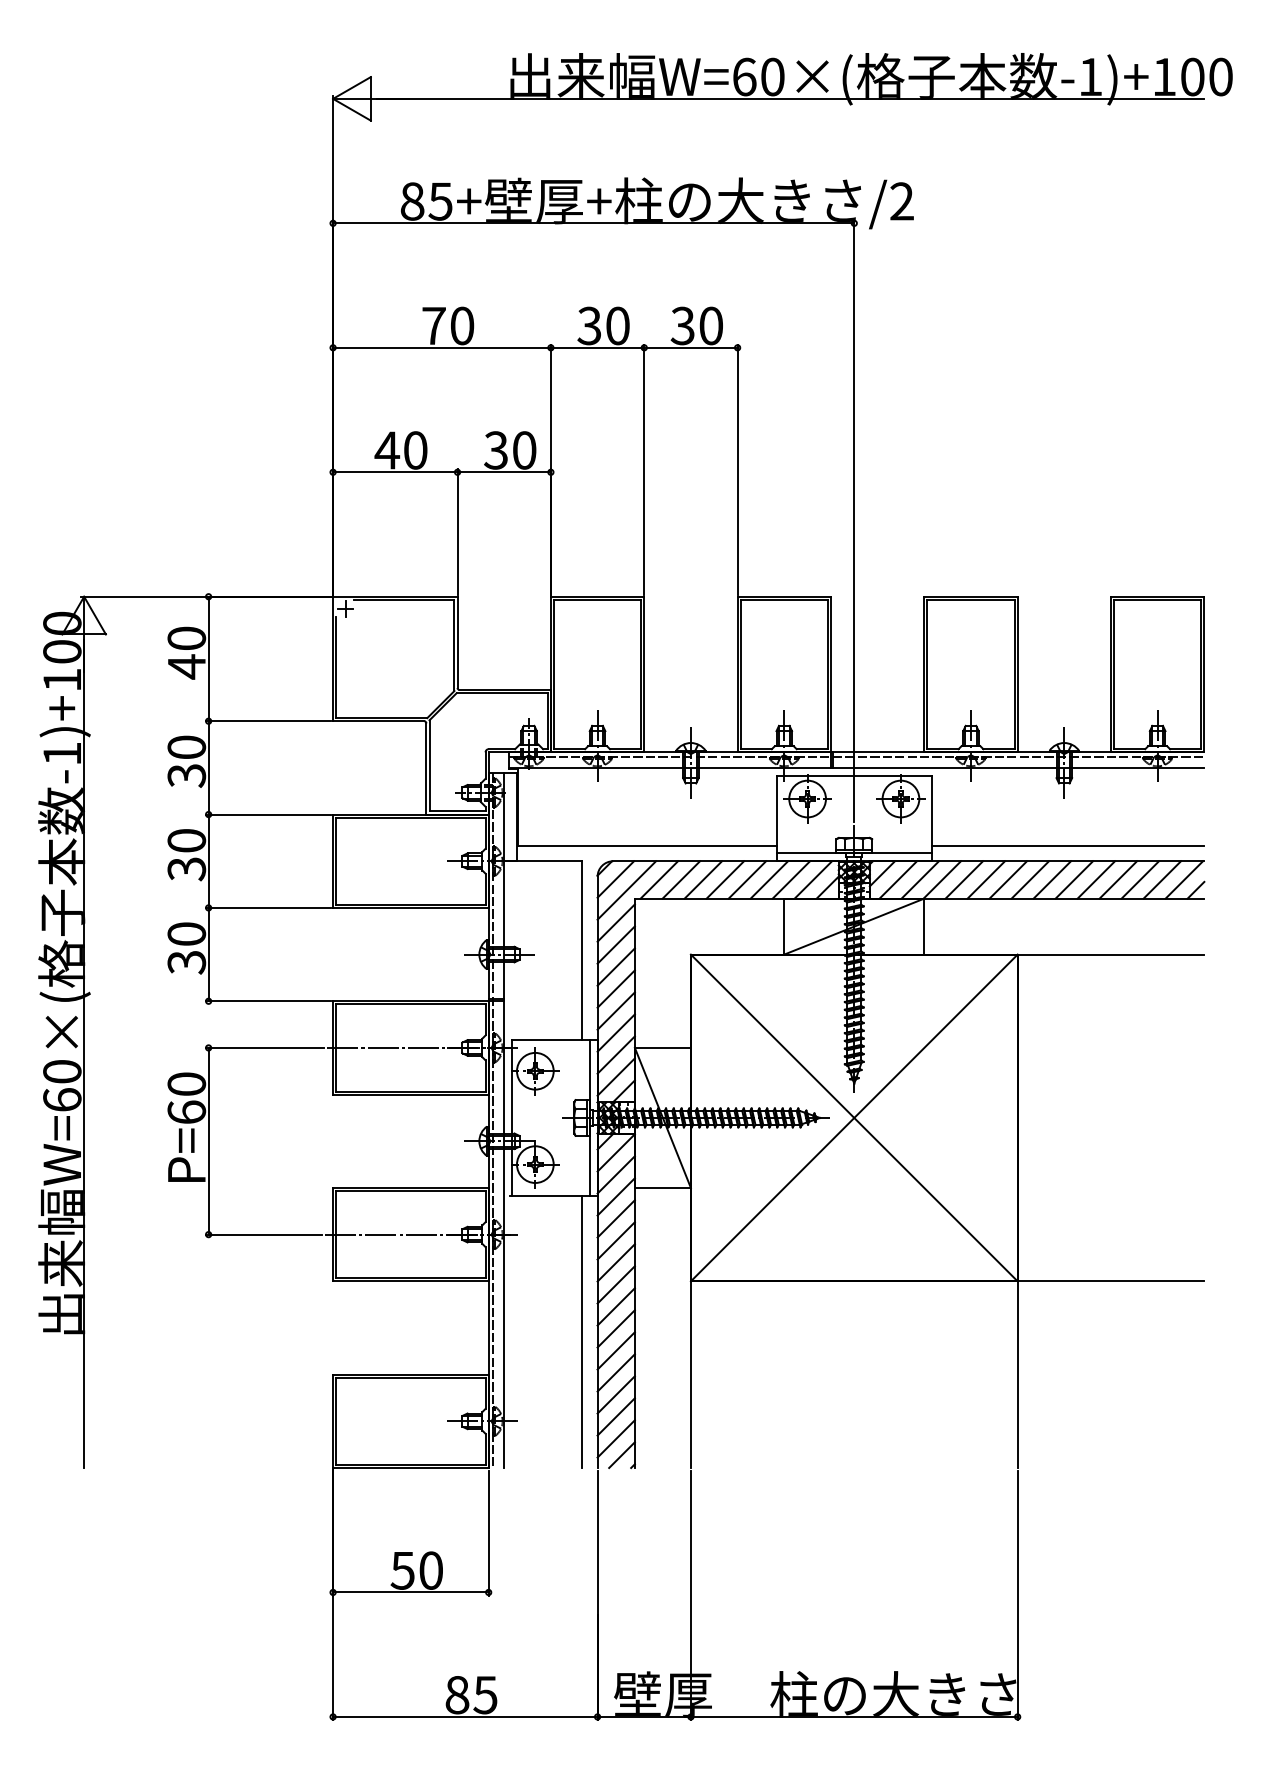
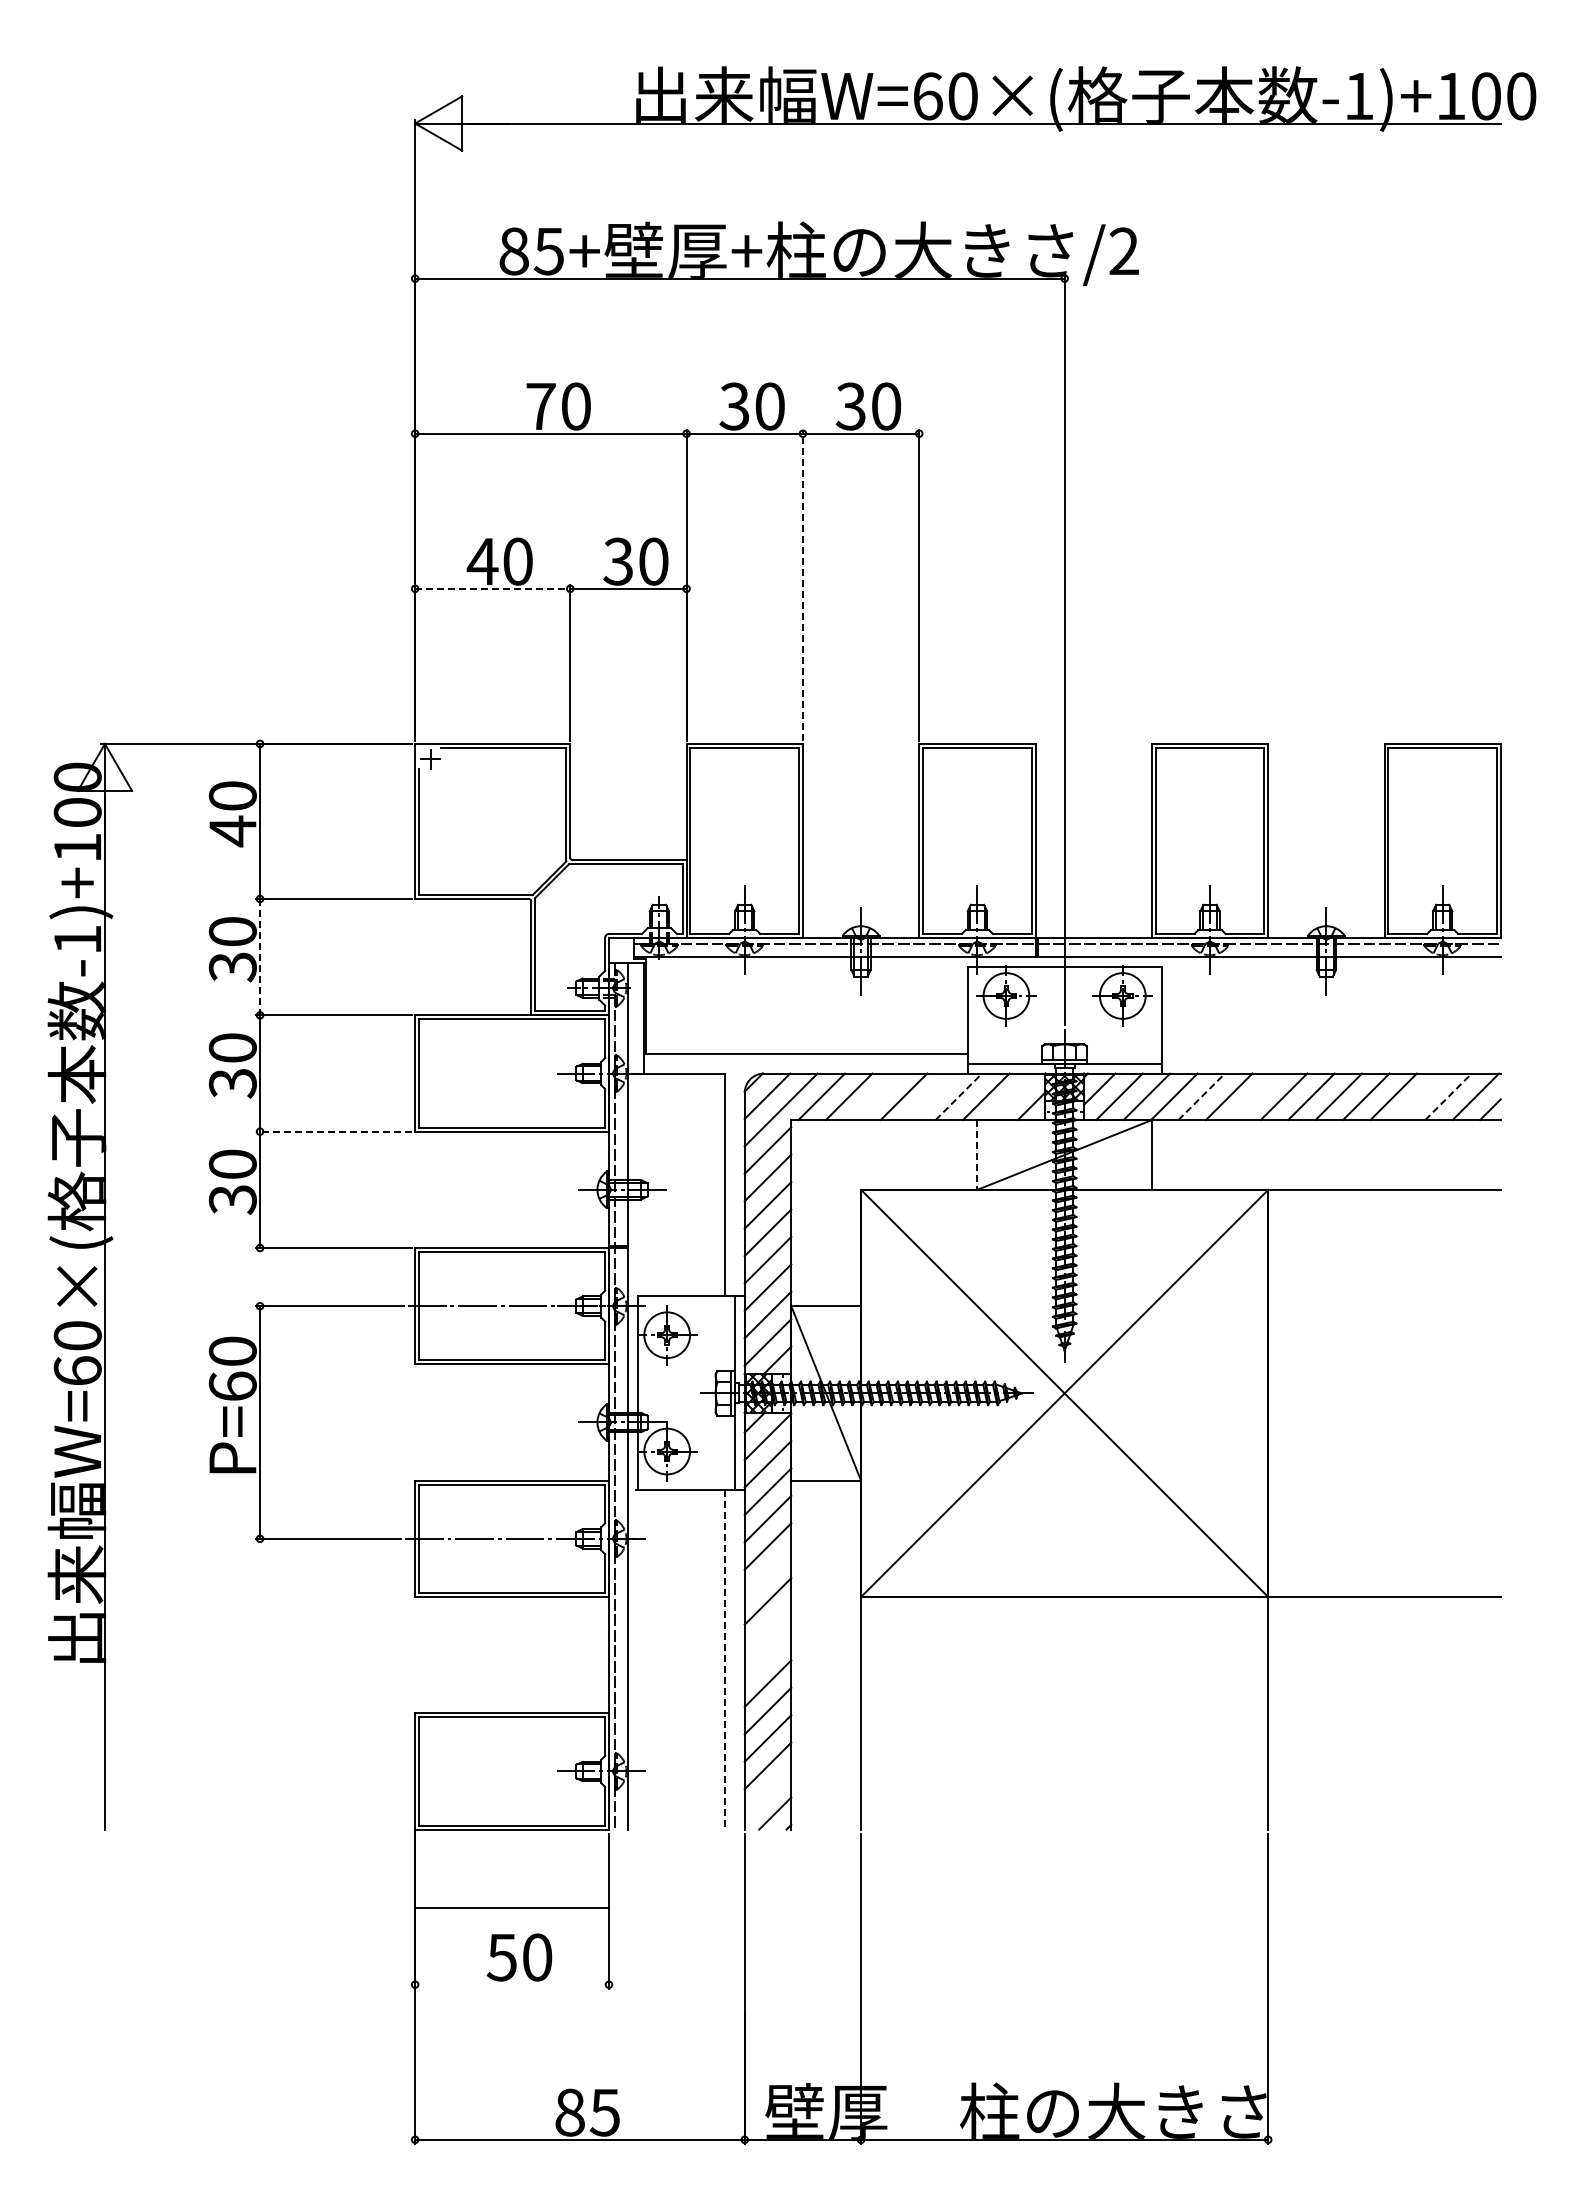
line: (643, 469) -> (802, 585), solid -> dashed
line: (395, 472) -> (492, 588), solid -> dashed
line: (208, 768) -> (260, 957), solid -> dashed
line: (1067, 845) -> (1330, 1054), removed
line: (703, 879) -> (876, 1096), removed
line: (747, 879) -> (931, 1096), removed
line: (769, 879) -> (958, 1096), solid -> dashed
line: (813, 879) -> (1013, 1096), removed
line: (964, 879) -> (1201, 1096), solid -> dashed
line: (1008, 879) -> (1256, 1096), removed
line: (1139, 879) -> (1420, 1096), removed
line: (1162, 879) -> (1448, 1096), solid -> dashed
line: (267, 907) -> (333, 1131), solid -> dashed
line: (784, 926) -> (977, 1154), solid -> dashed
line: (615, 1262) -> (767, 1573), removed
line: (615, 1306) -> (767, 1628), removed
line: (615, 1329) -> (767, 1656), removed
line: (582, 1331) -> (725, 1659), solid -> dashed
line: (615, 1439) -> (767, 1793), removed
line: (411, 1592) -> (512, 1907), moved

